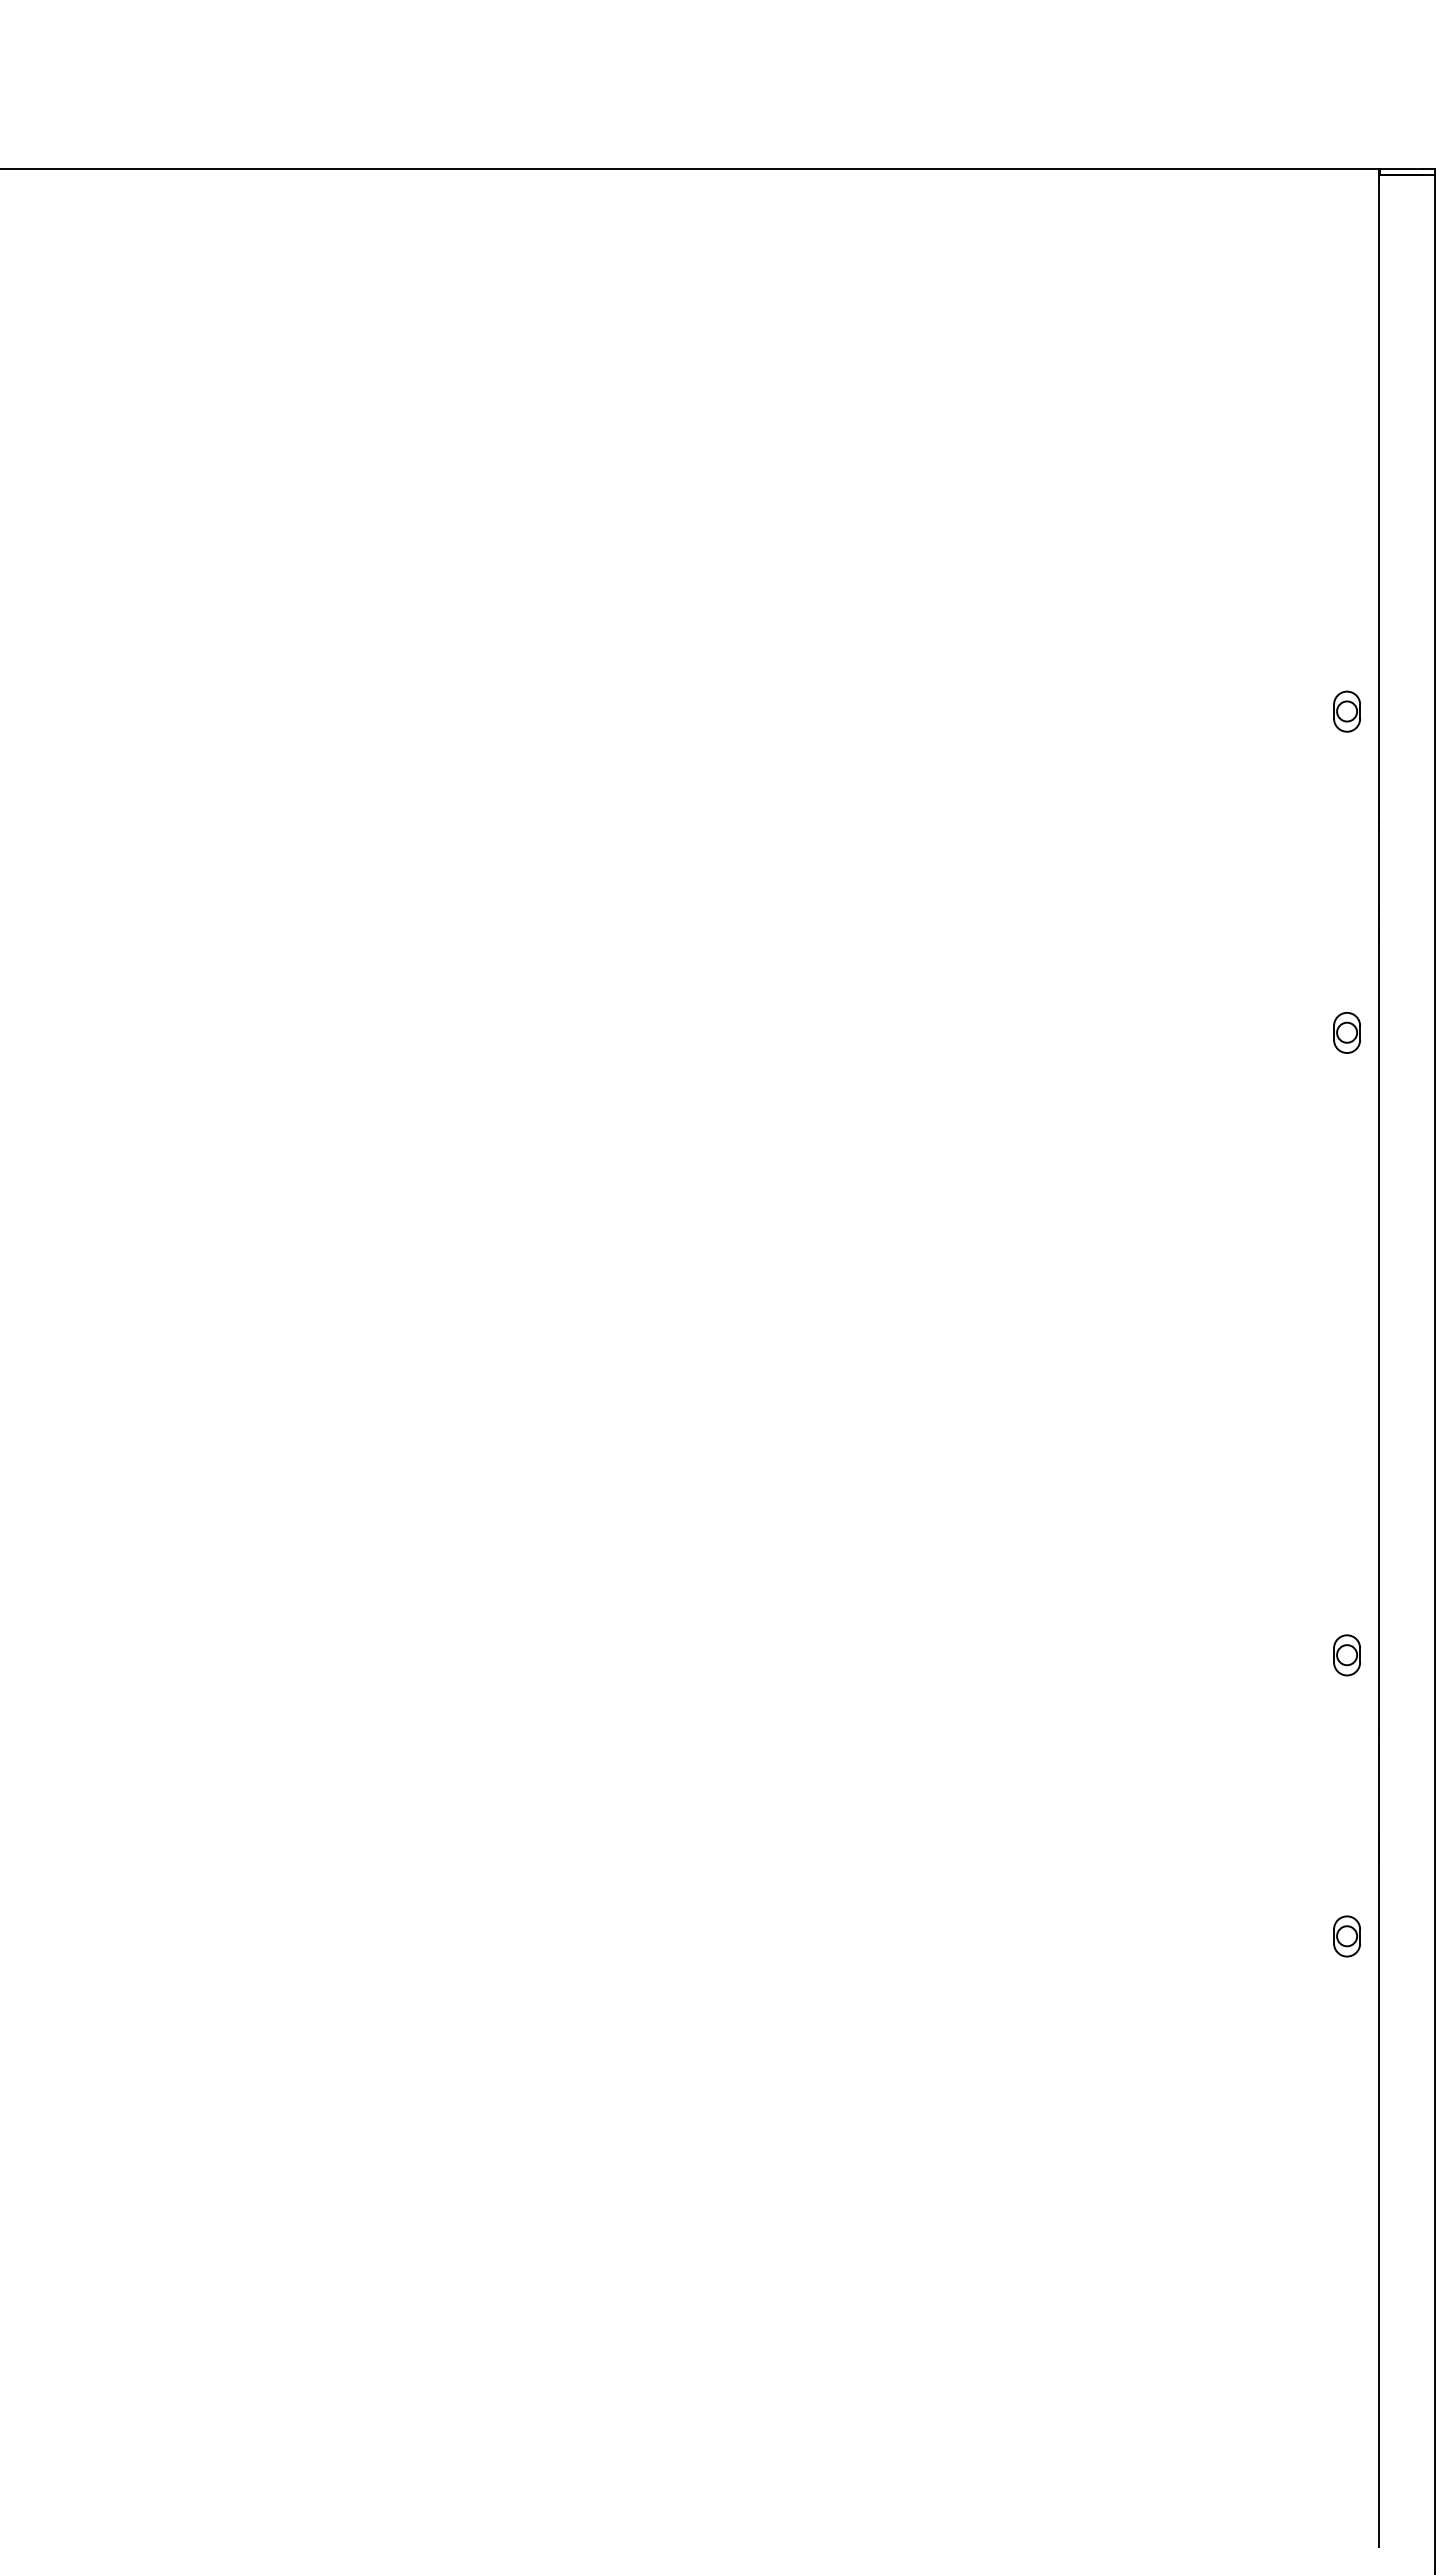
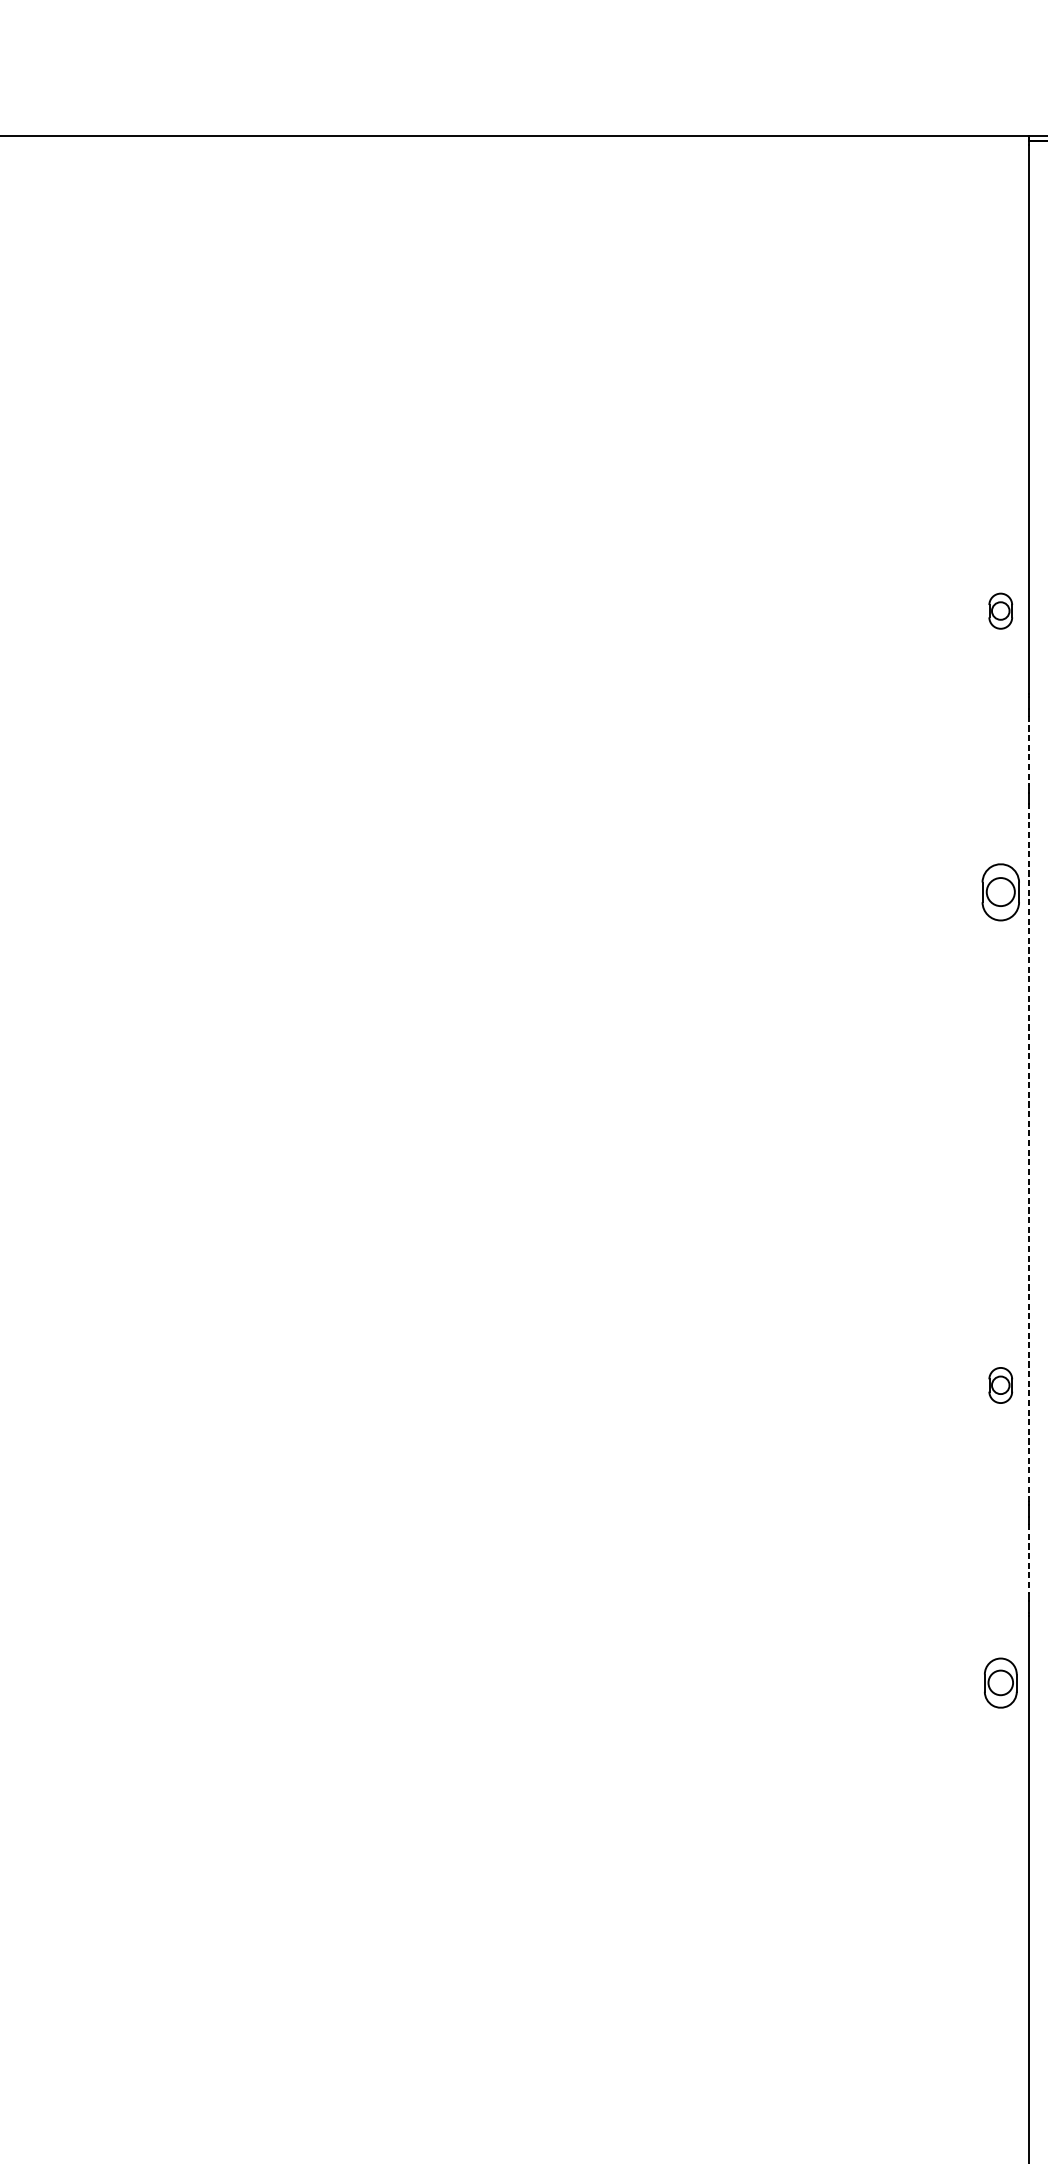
line: (1379, 871) -> (1029, 751), solid -> dashed
part: (1346, 1032) -> (1000, 891), size x1.6
line: (1379, 1332) -> (1029, 1154), solid -> dashed
part: (1346, 1655) -> (1000, 1385), moved
line: (1379, 1794) -> (1029, 1558), solid -> dashed
part: (1346, 1936) -> (1000, 1683), size x1.4

